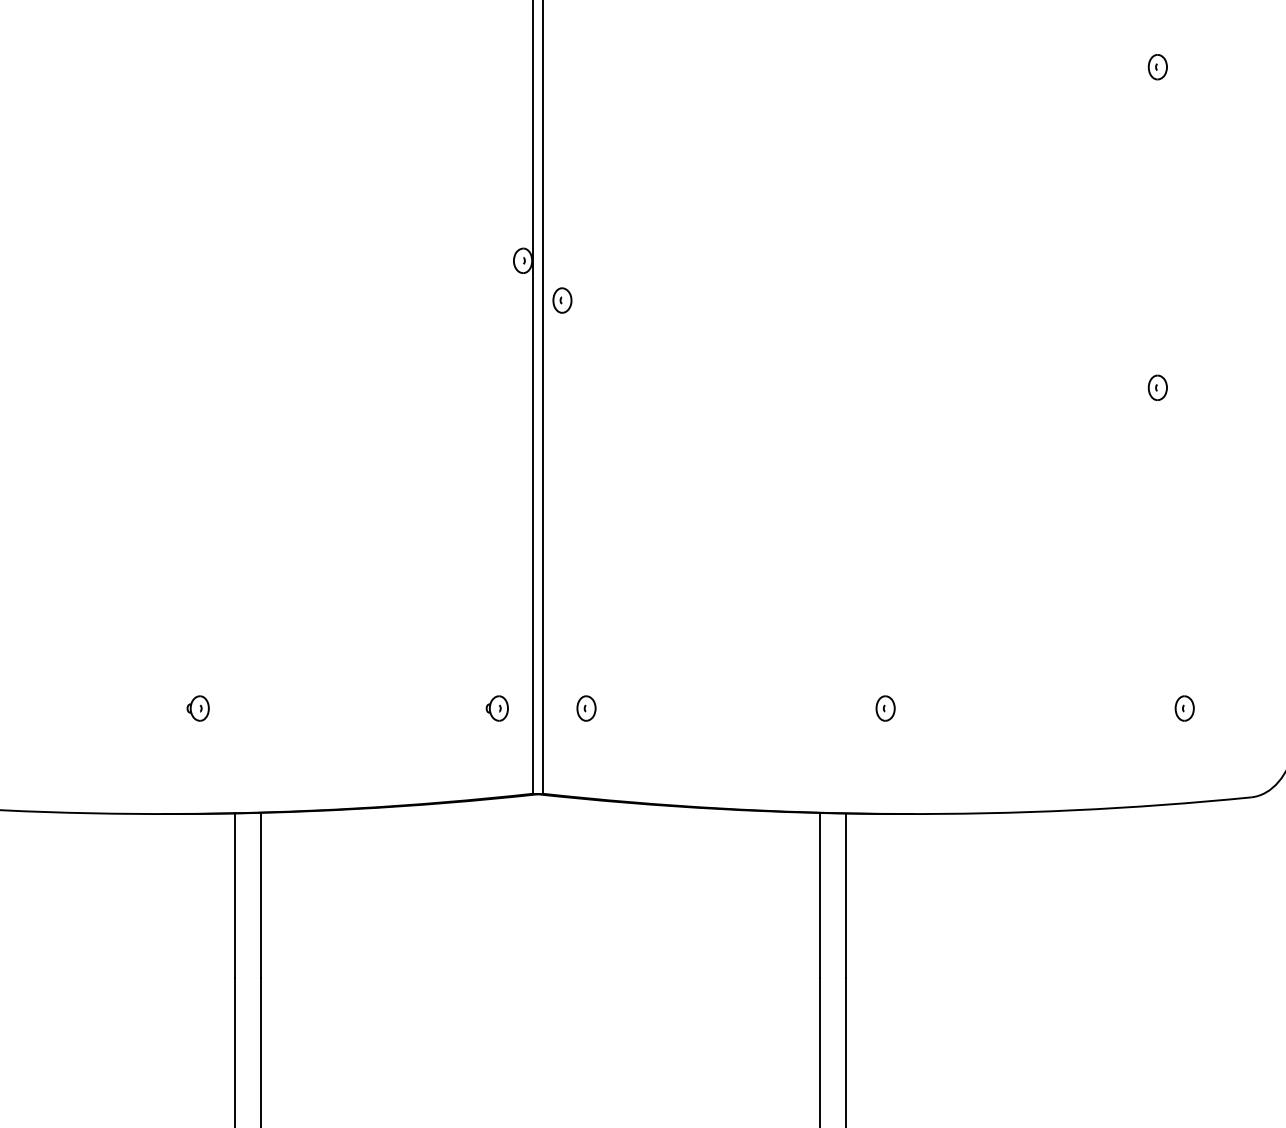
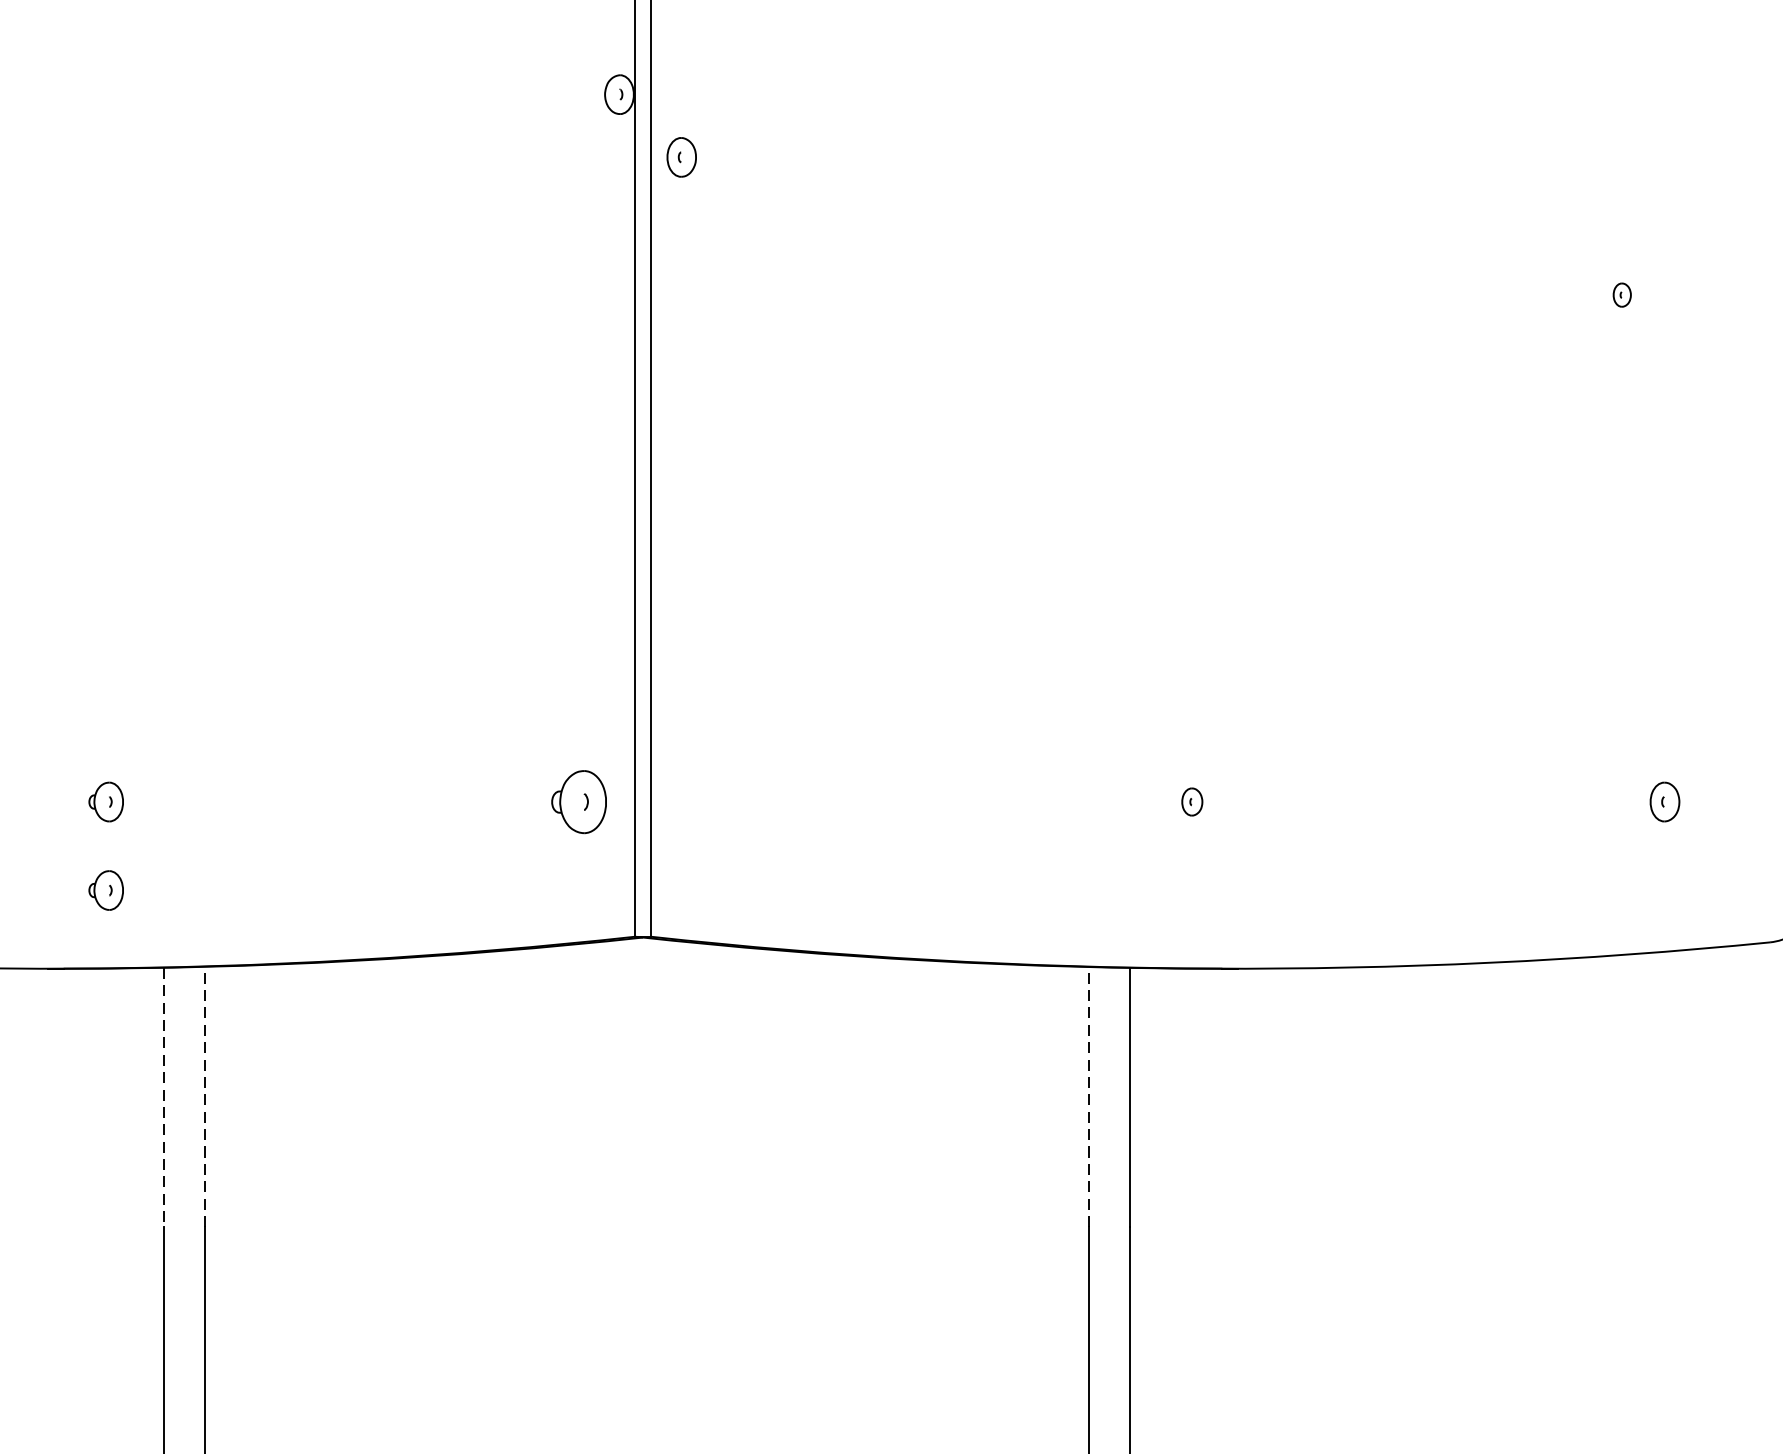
part: (1157, 387) -> (1621, 294), size x0.6
part: (496, 708) -> (577, 801), size x1.6
part: (586, 708) -> (719, 801), removed
part: (885, 708) -> (1192, 801), size x0.7
part: (197, 764) -> (105, 890), added
line: (260, 894) -> (204, 1095), solid -> dashed
line: (820, 894) -> (1089, 1095), solid -> dashed
line: (234, 896) -> (163, 1099), solid -> dashed

